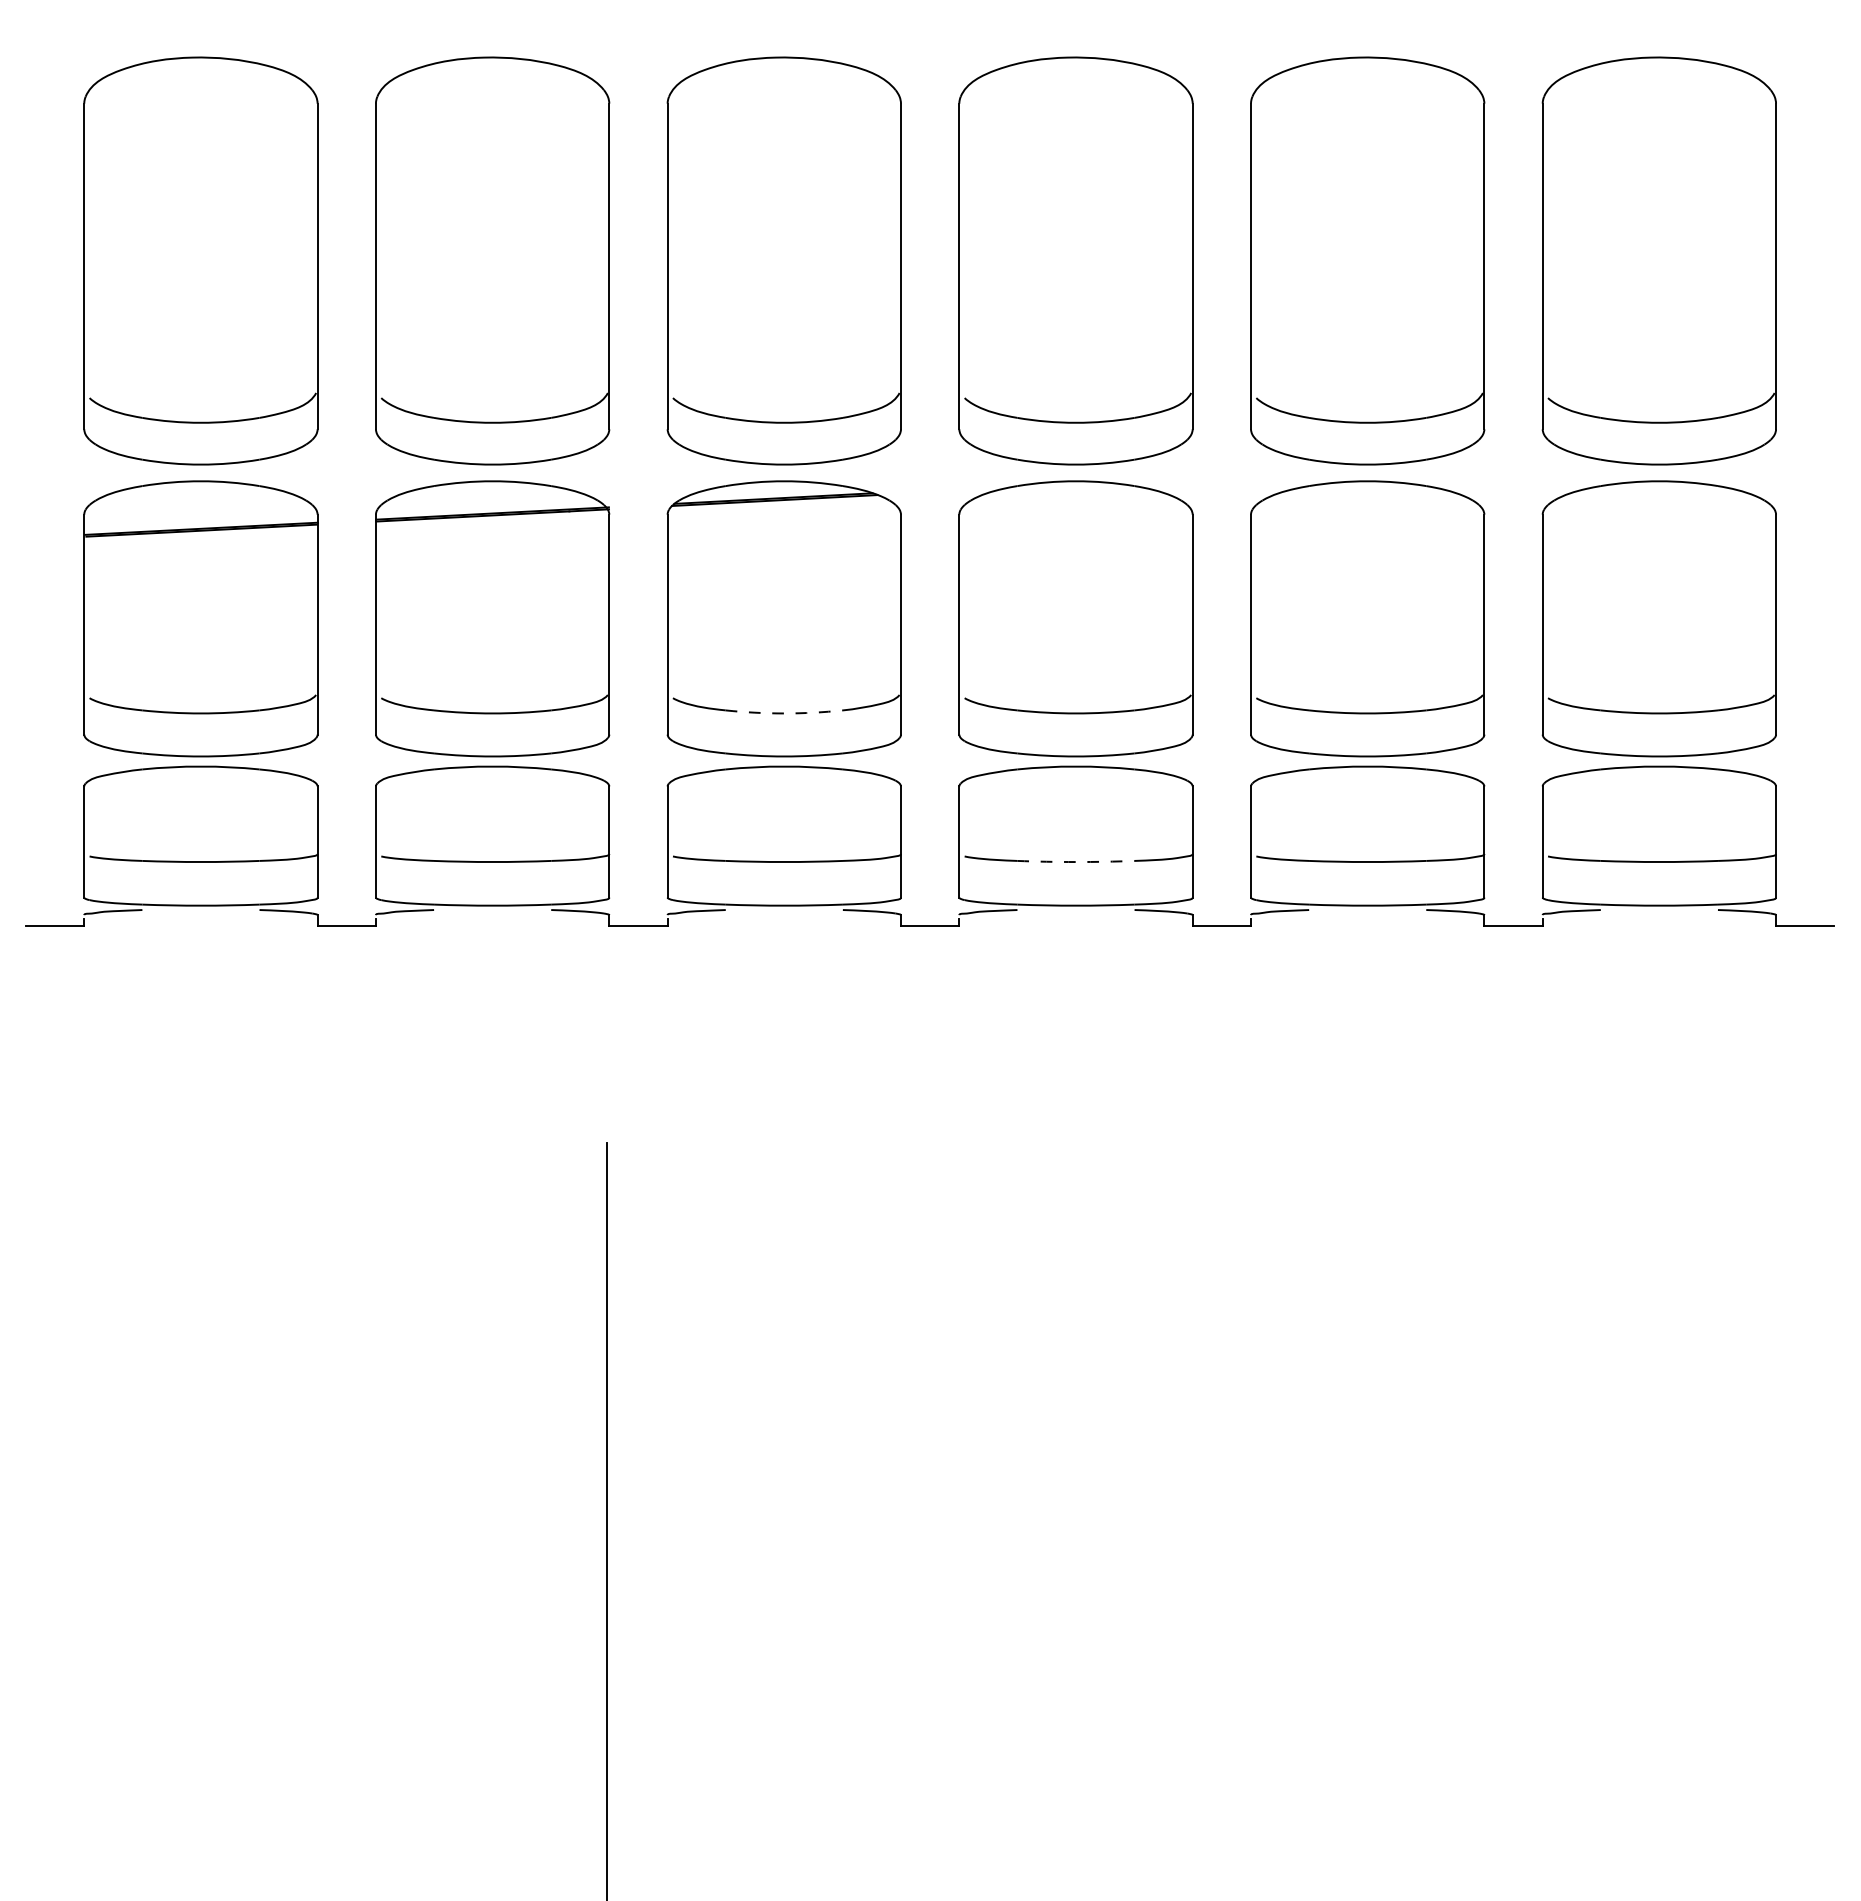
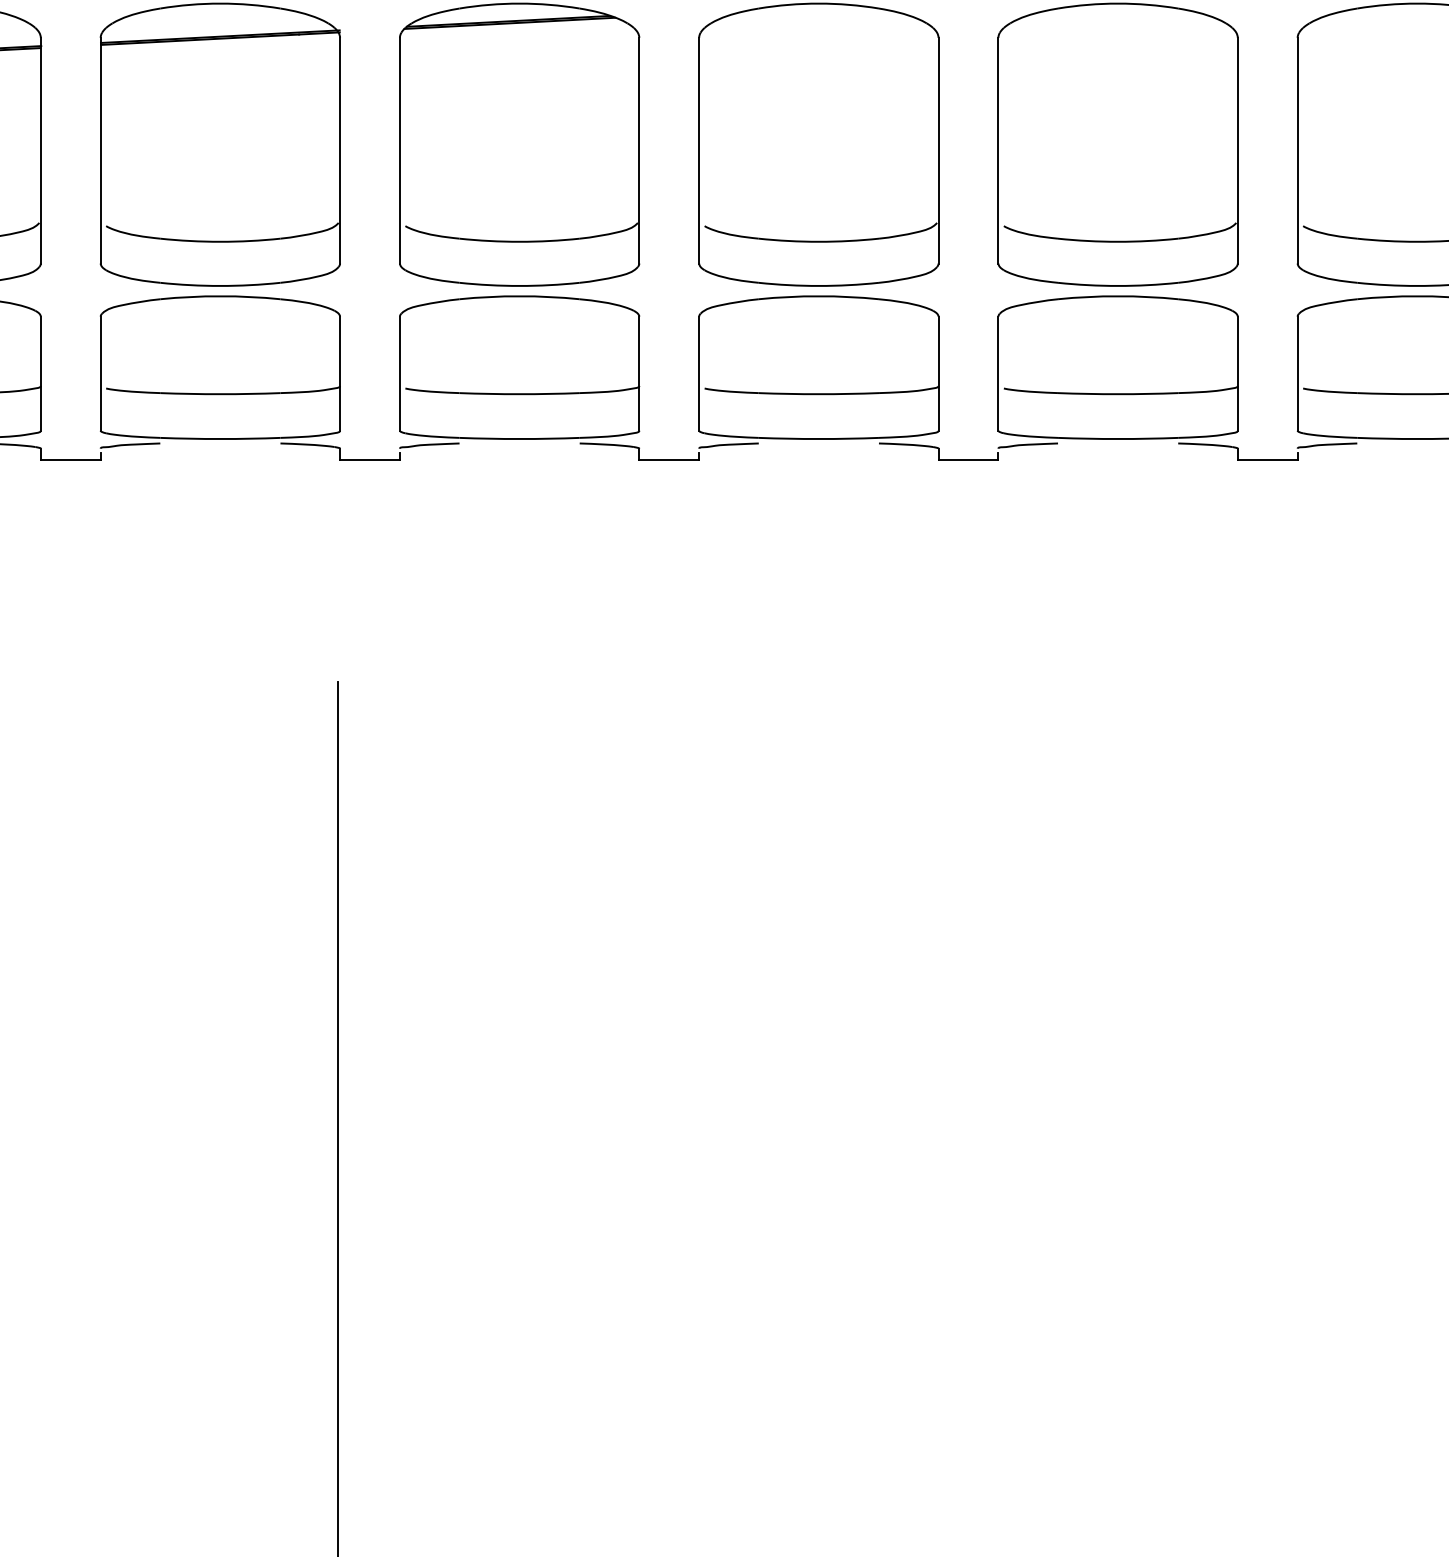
arc: (784, 713) -> (519, 241), dashed -> solid
arc: (1076, 862) -> (819, 394), dashed -> solid

